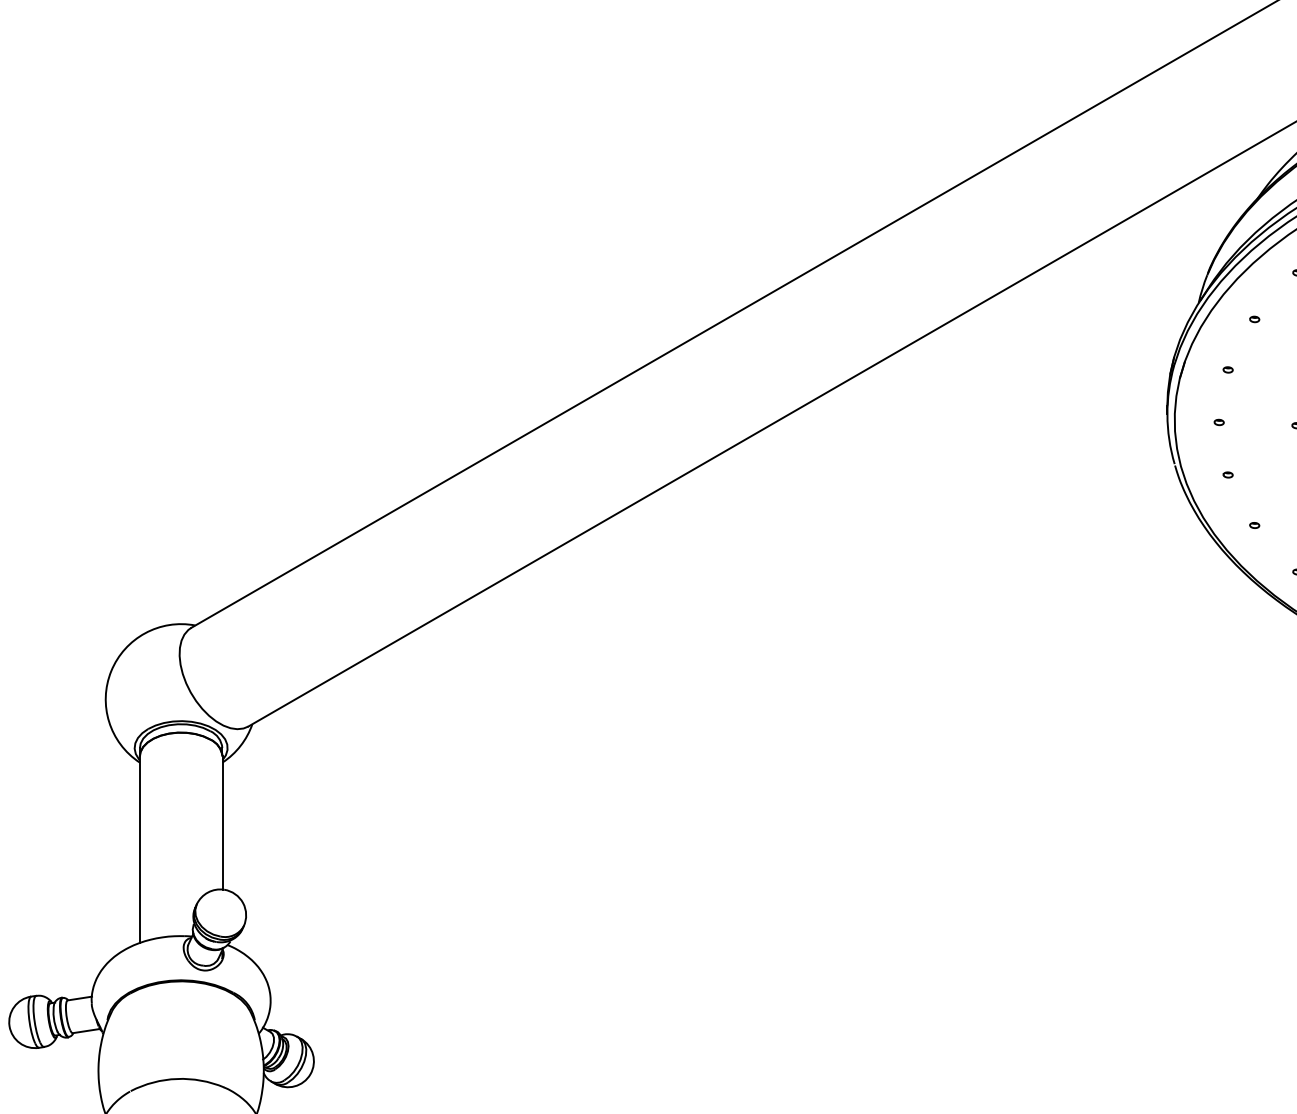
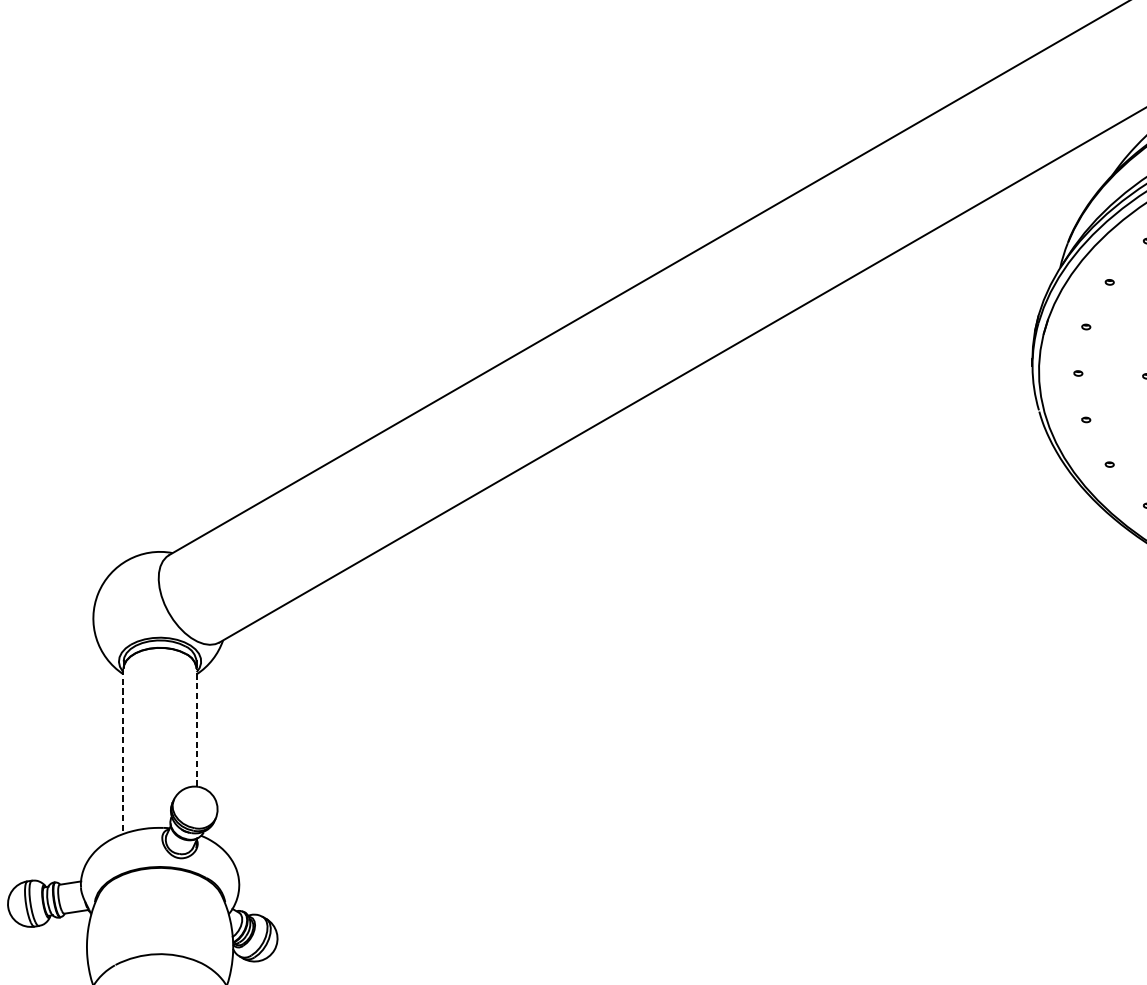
line: (222, 822) -> (196, 727), solid -> dashed
line: (139, 850) -> (123, 752), solid -> dashed

